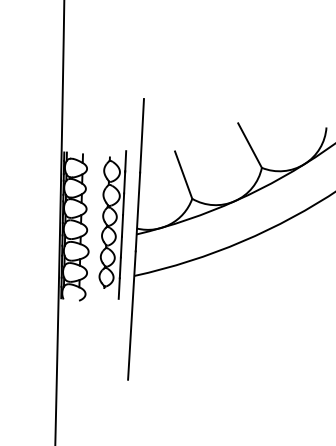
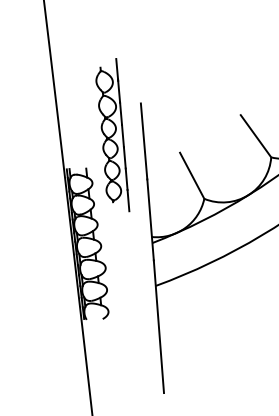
part: (112, 224) -> (112, 136), moved

